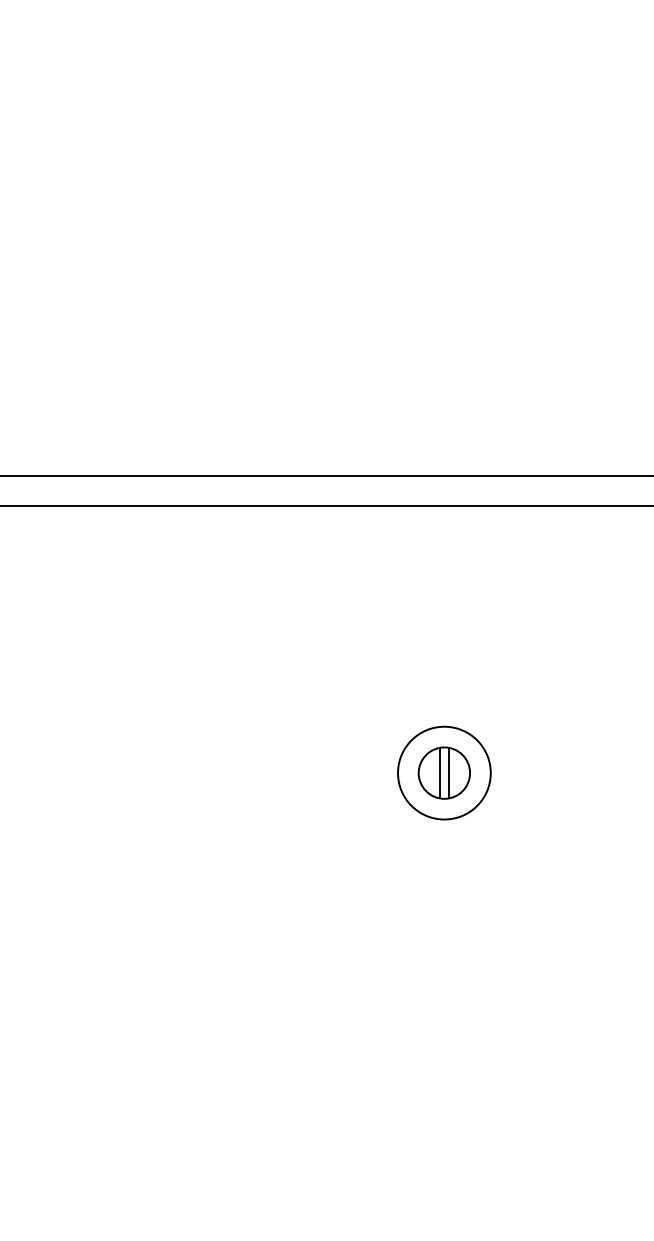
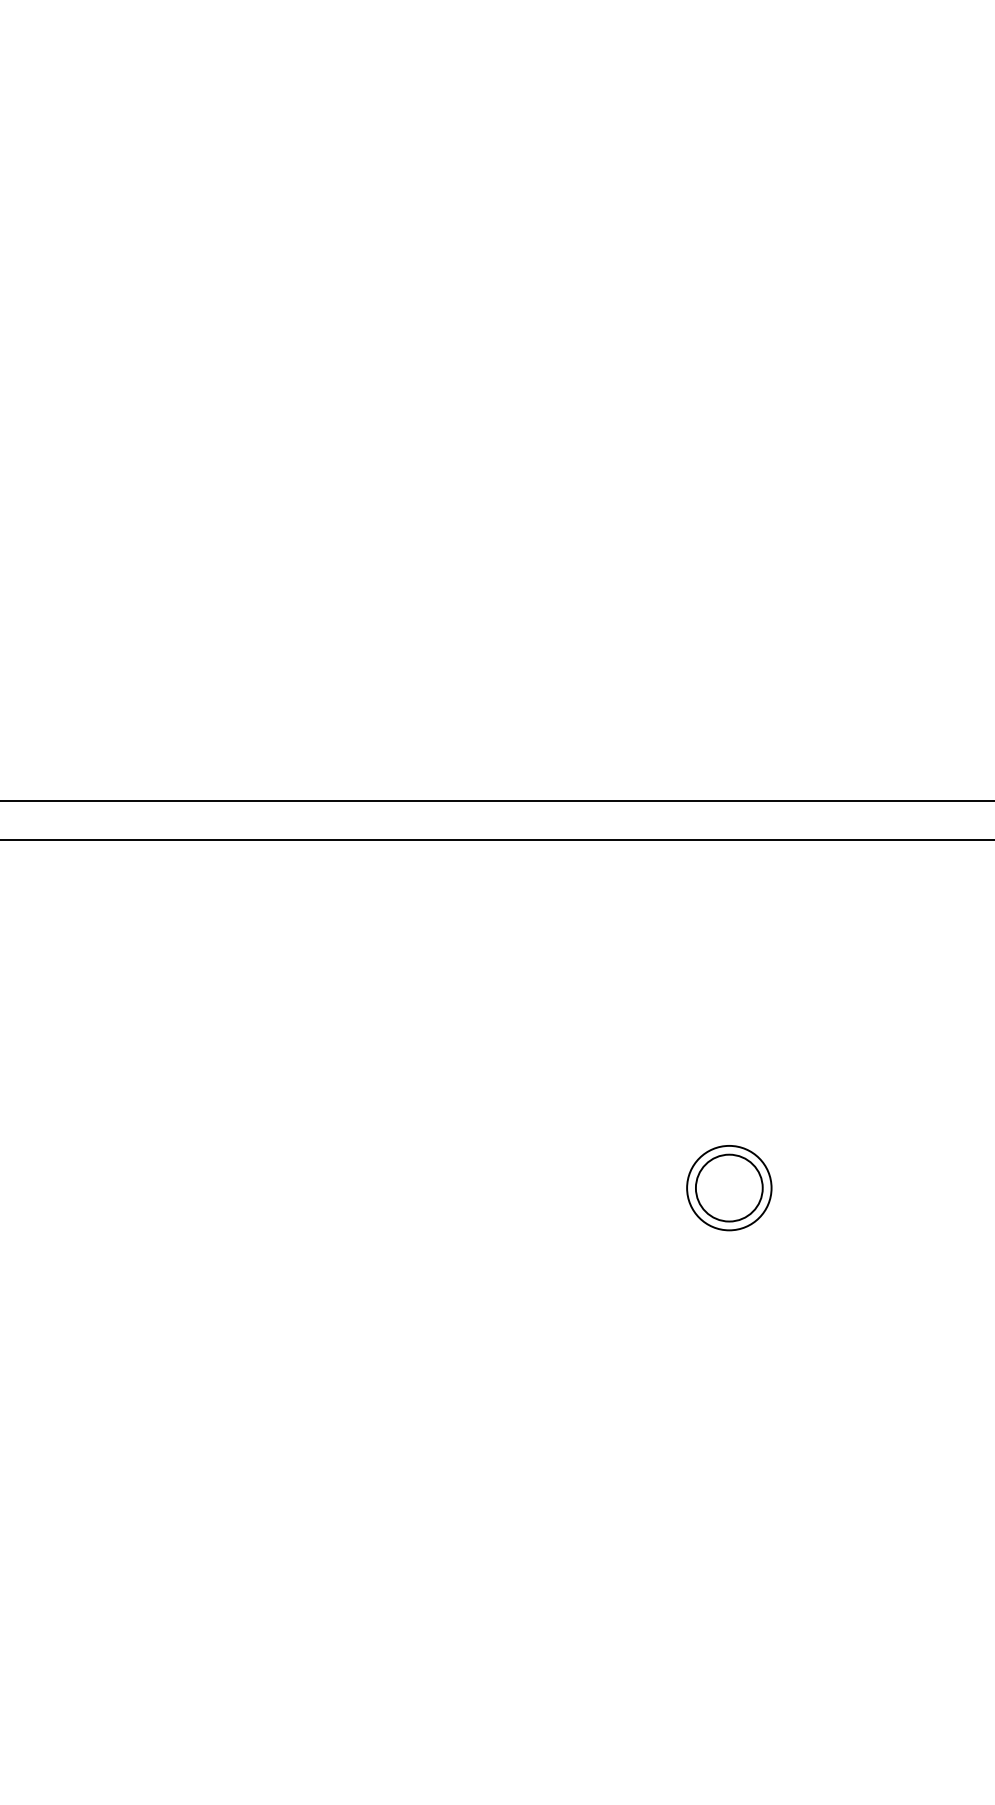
circle: (444, 772) -> (729, 1187), size x0.7
line: (439, 773) -> (723, 1188), removed
line: (449, 773) -> (735, 1188), removed

